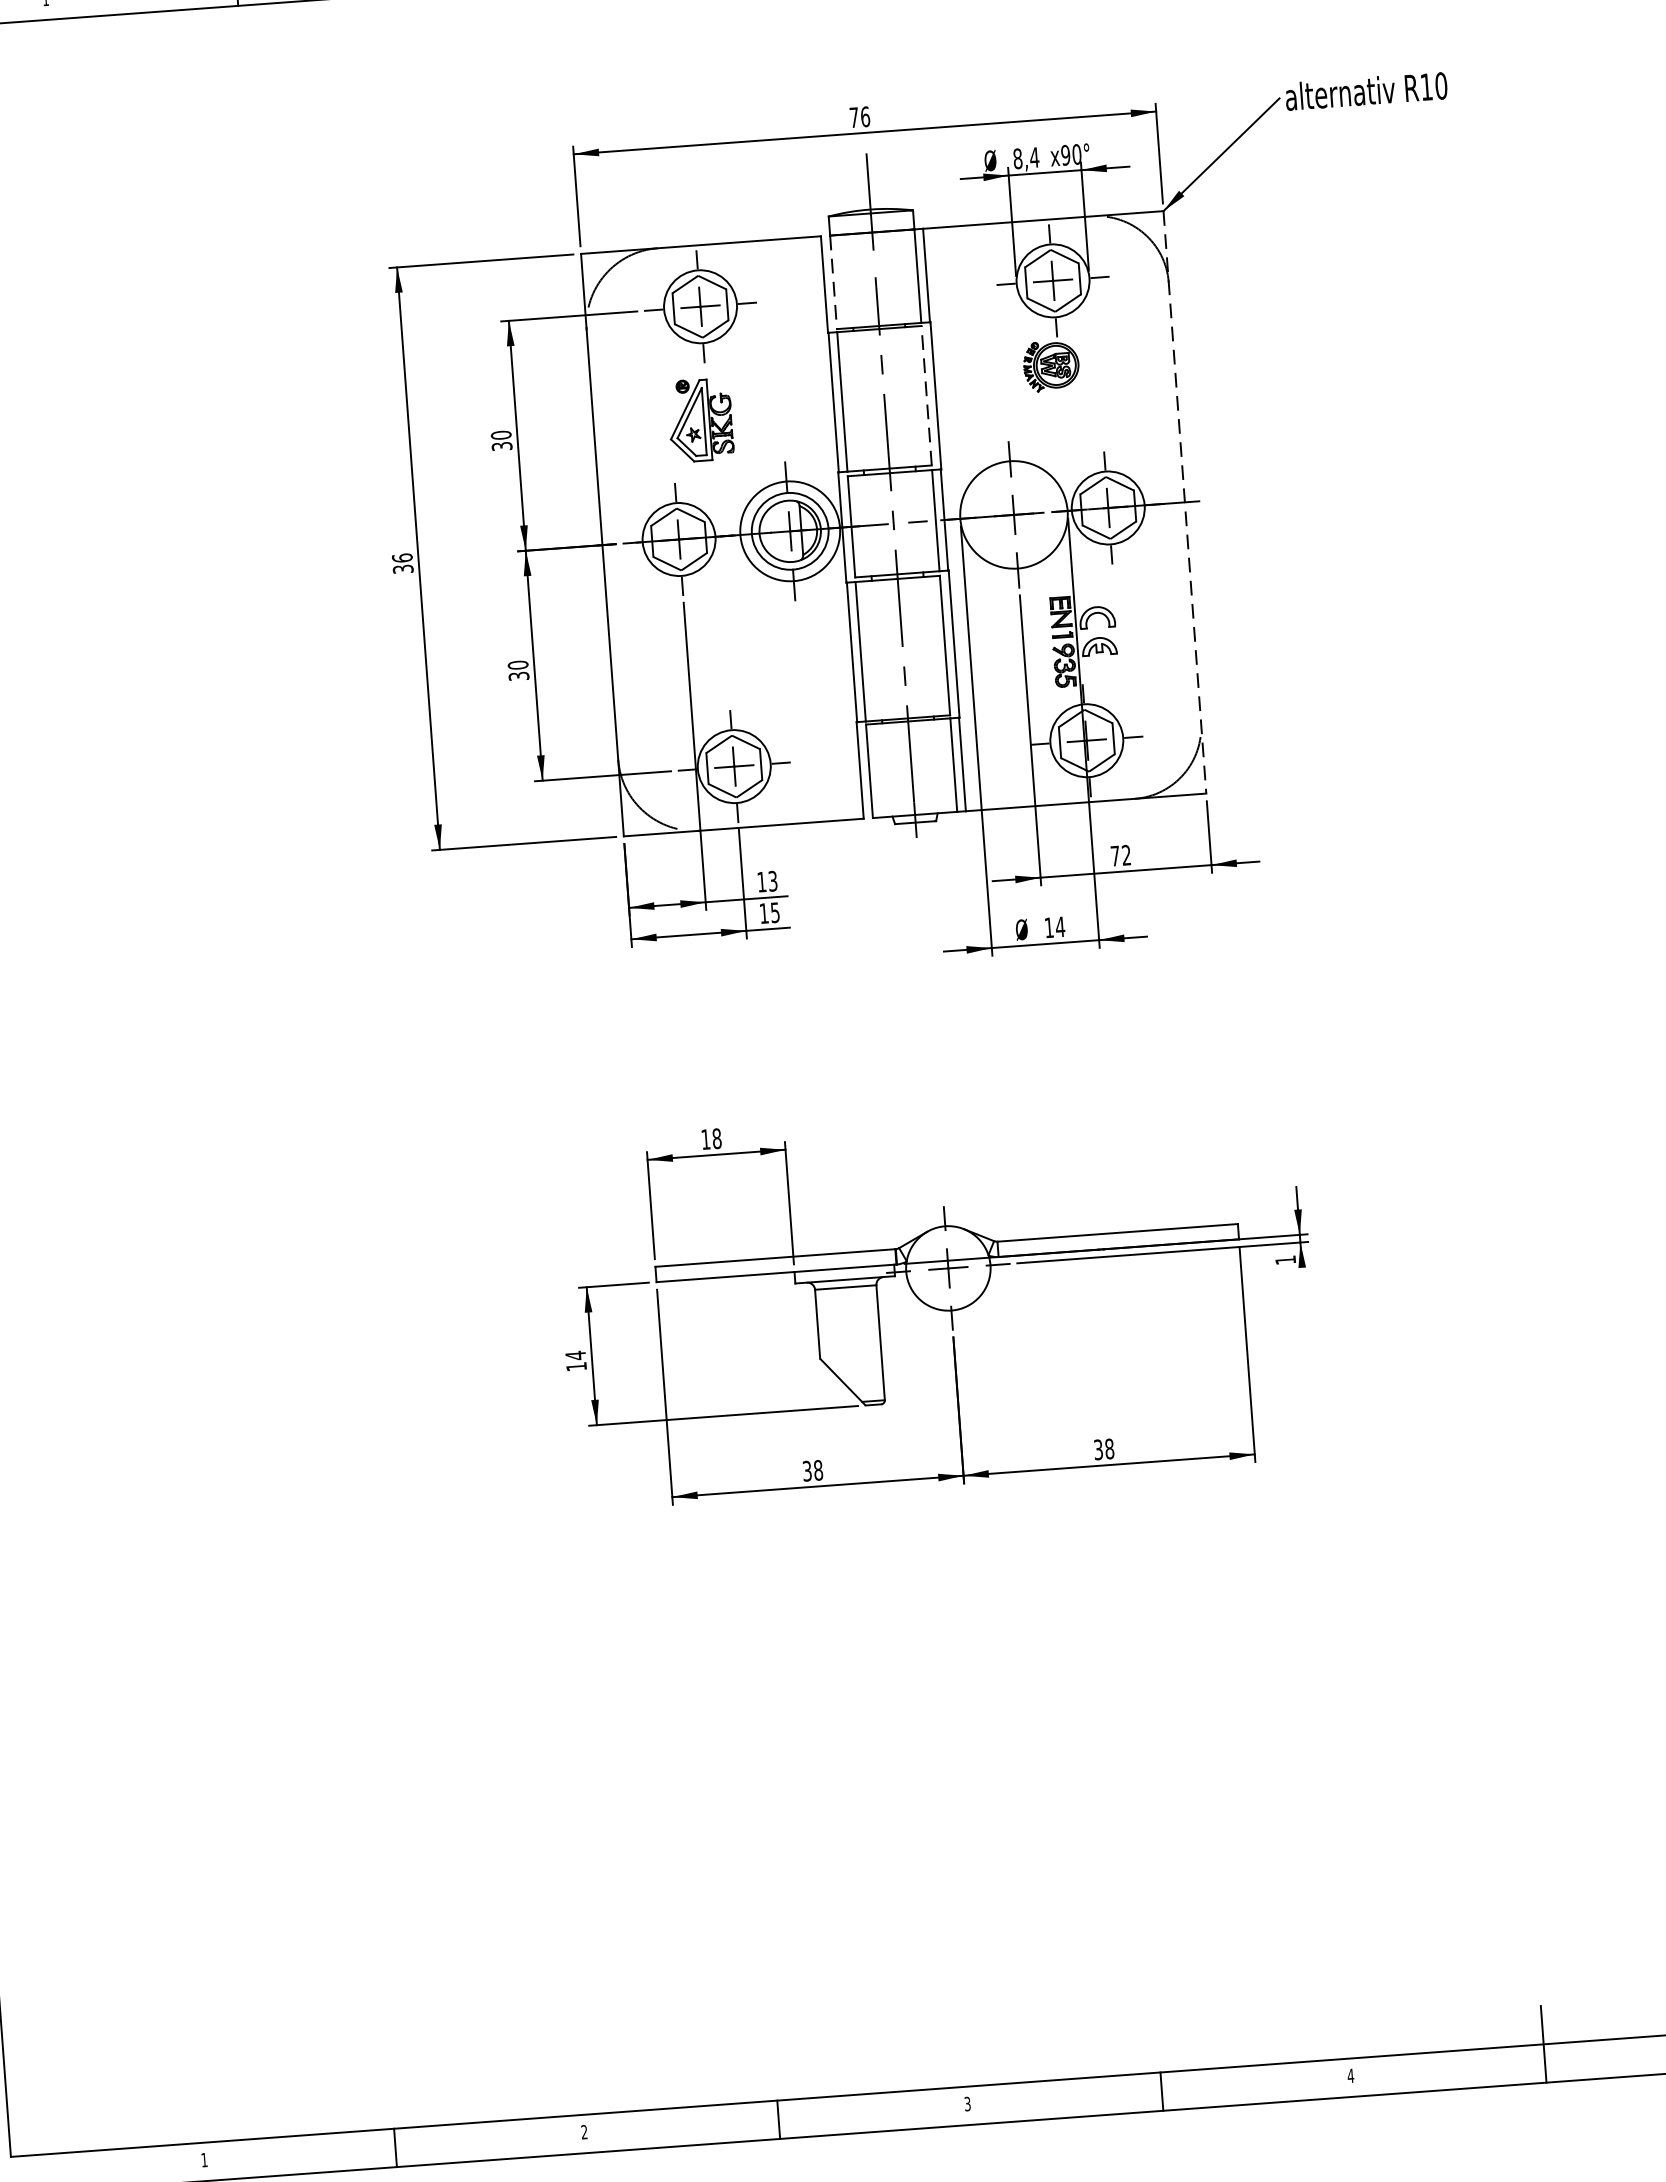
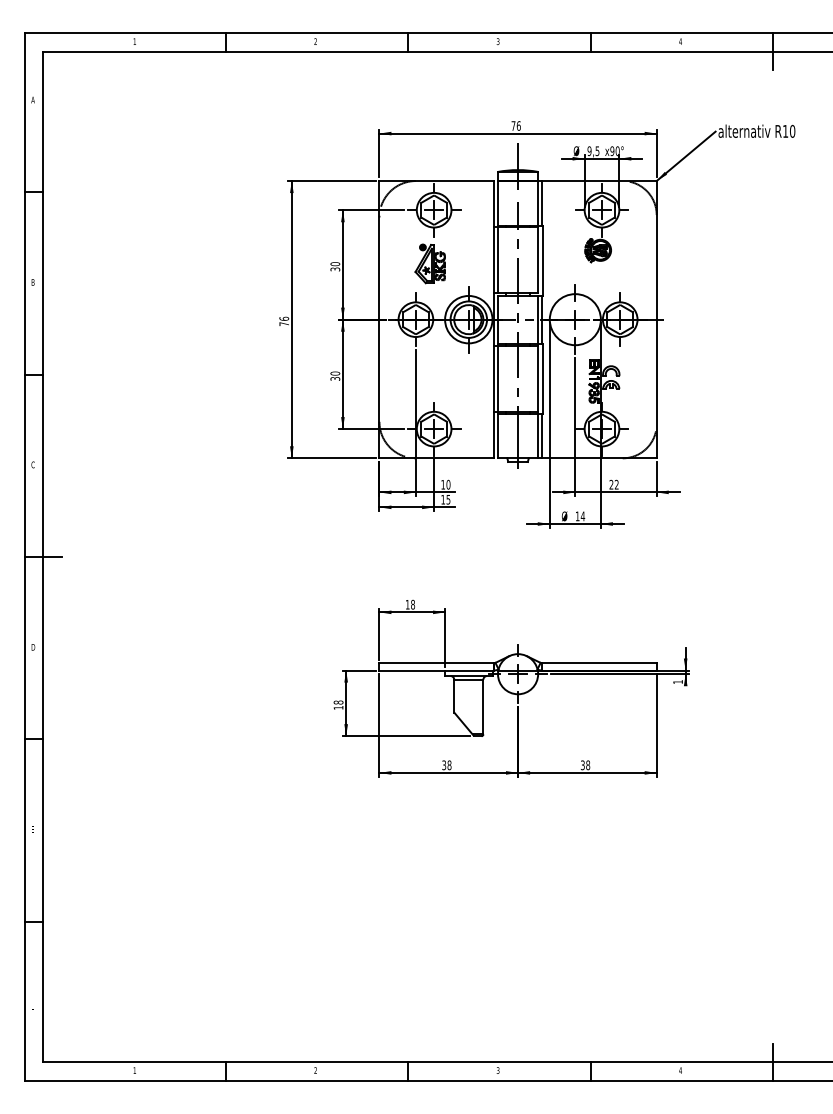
text: (1026, 158) -> (593, 151), 8,4 -> 9,5
line: (834, 282) -> (498, 203), dashed -> solid
line: (927, 394) -> (538, 259), dashed -> solid
line: (1184, 502) -> (656, 319), dashed -> solid
text: (403, 569) -> (284, 324), 36 -> 76
text: (1115, 855) -> (611, 484), 72 -> 22
text: (772, 880) -> (448, 484), 13 -> 10
text: (575, 1355) -> (338, 702), 14 -> 18

